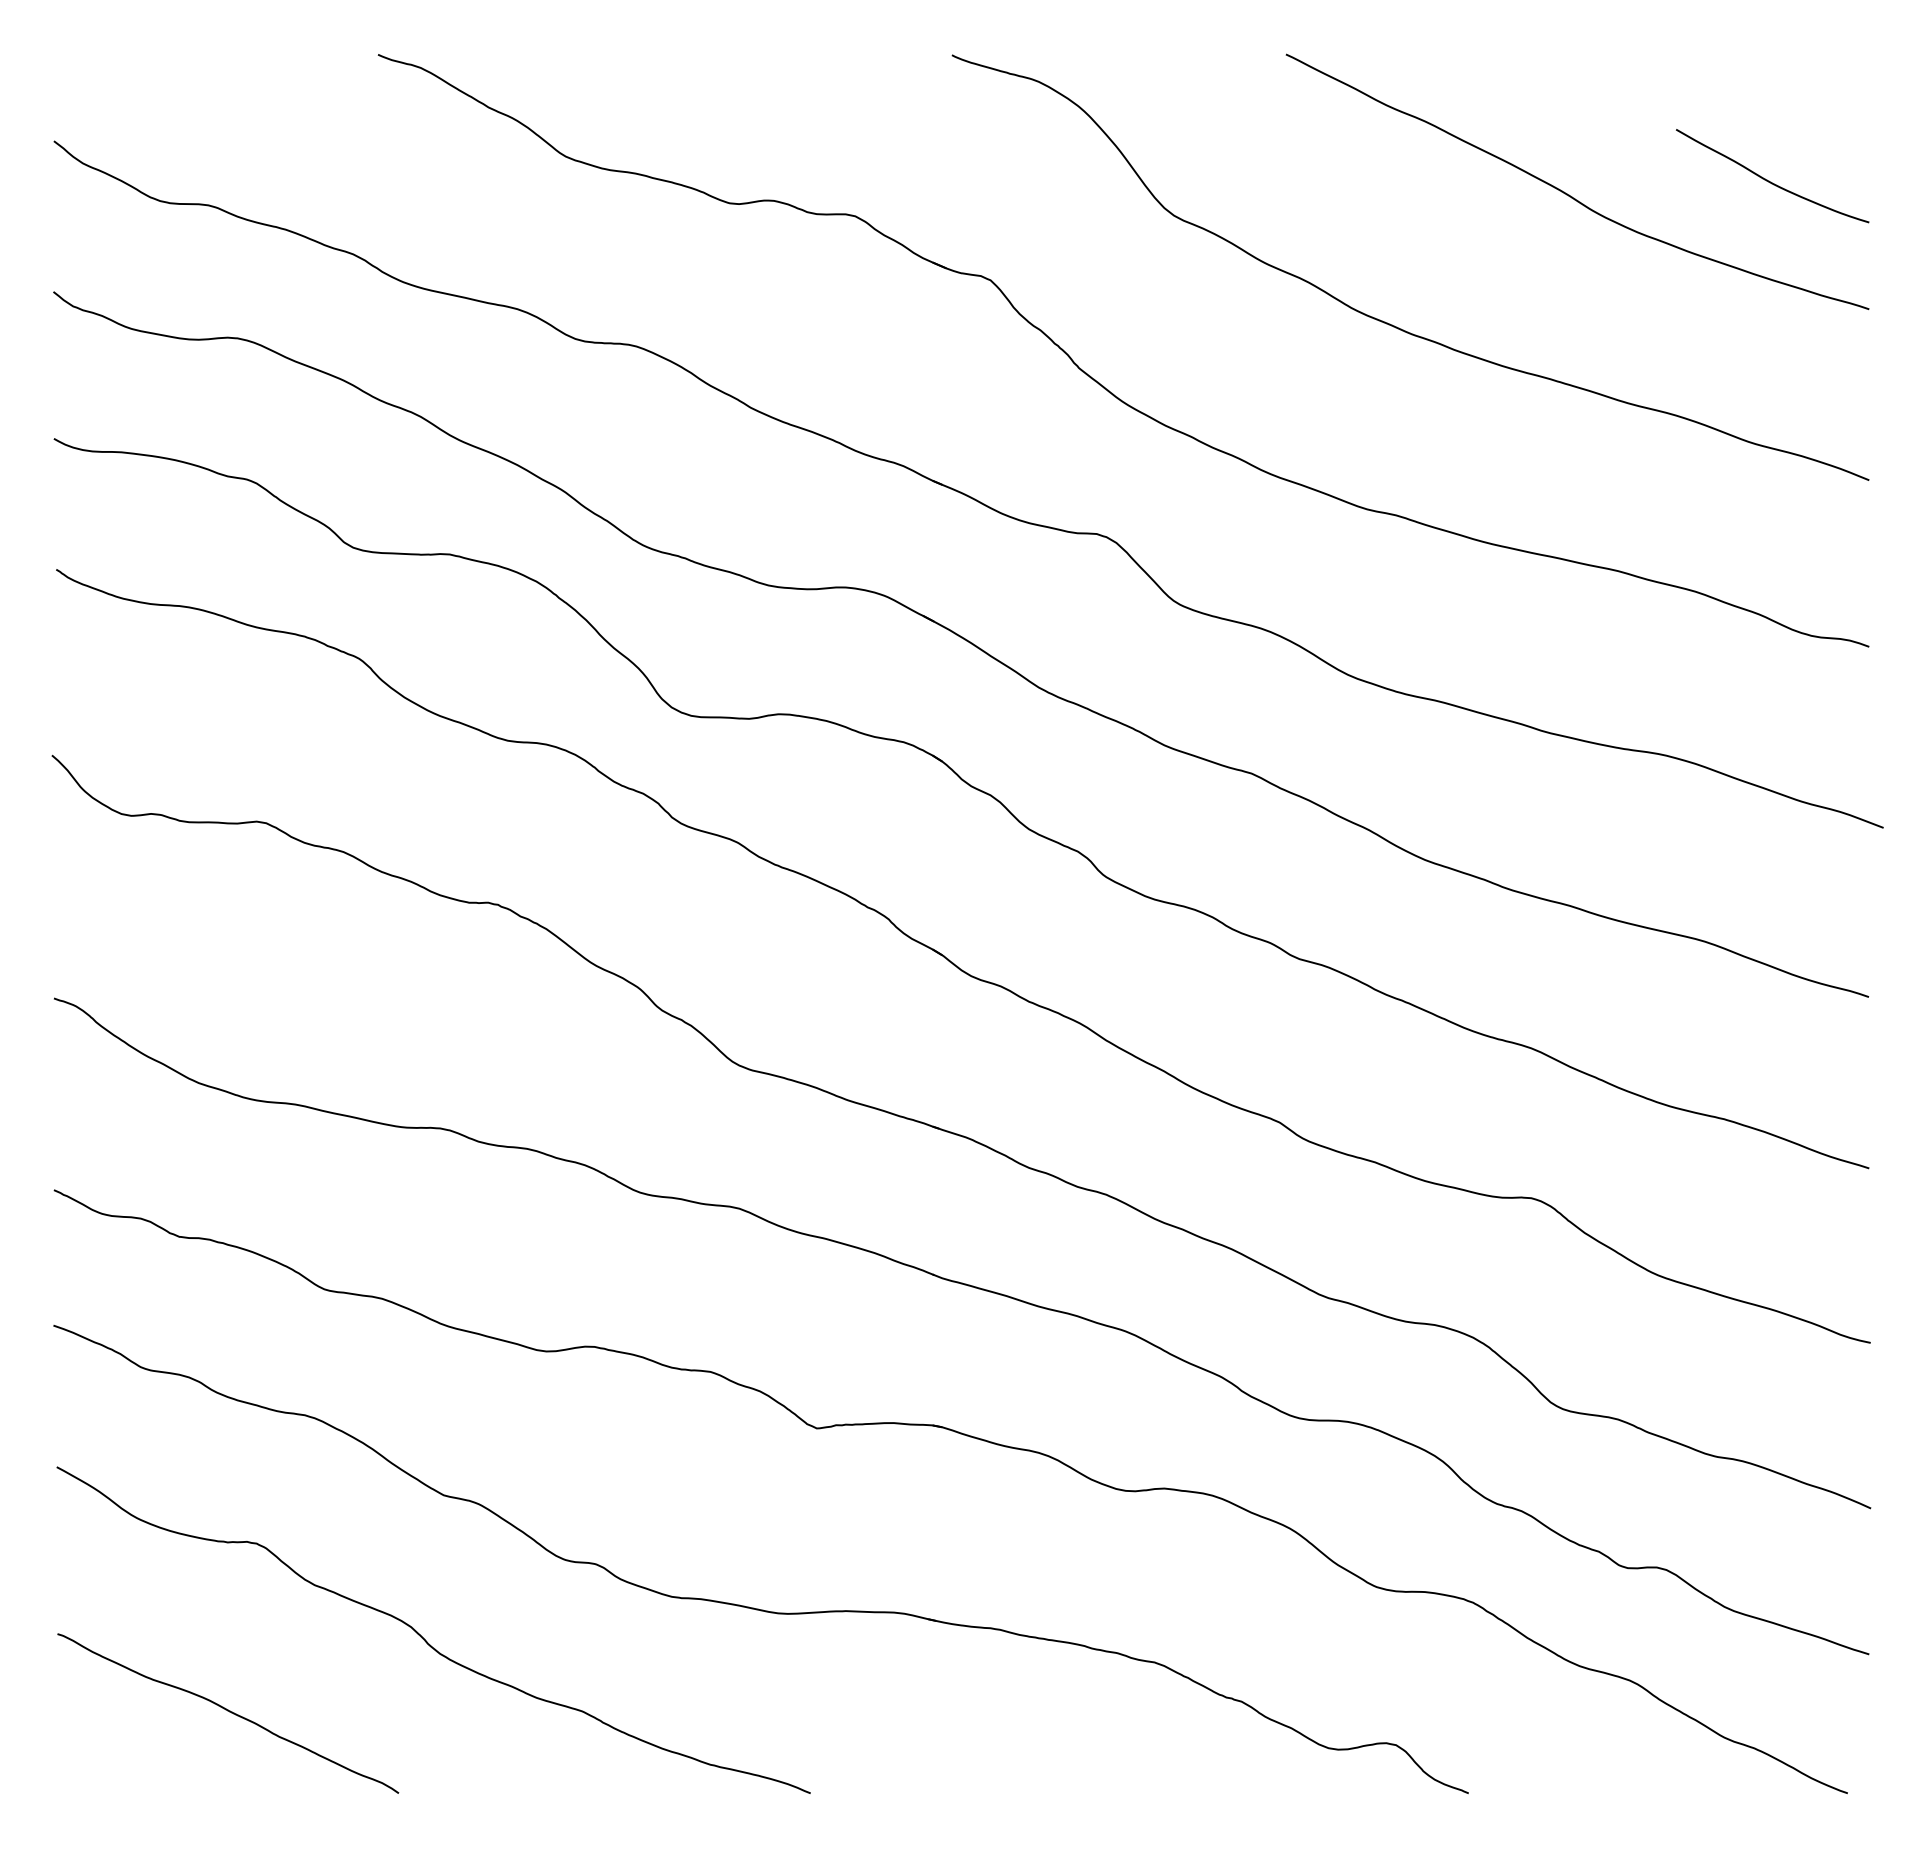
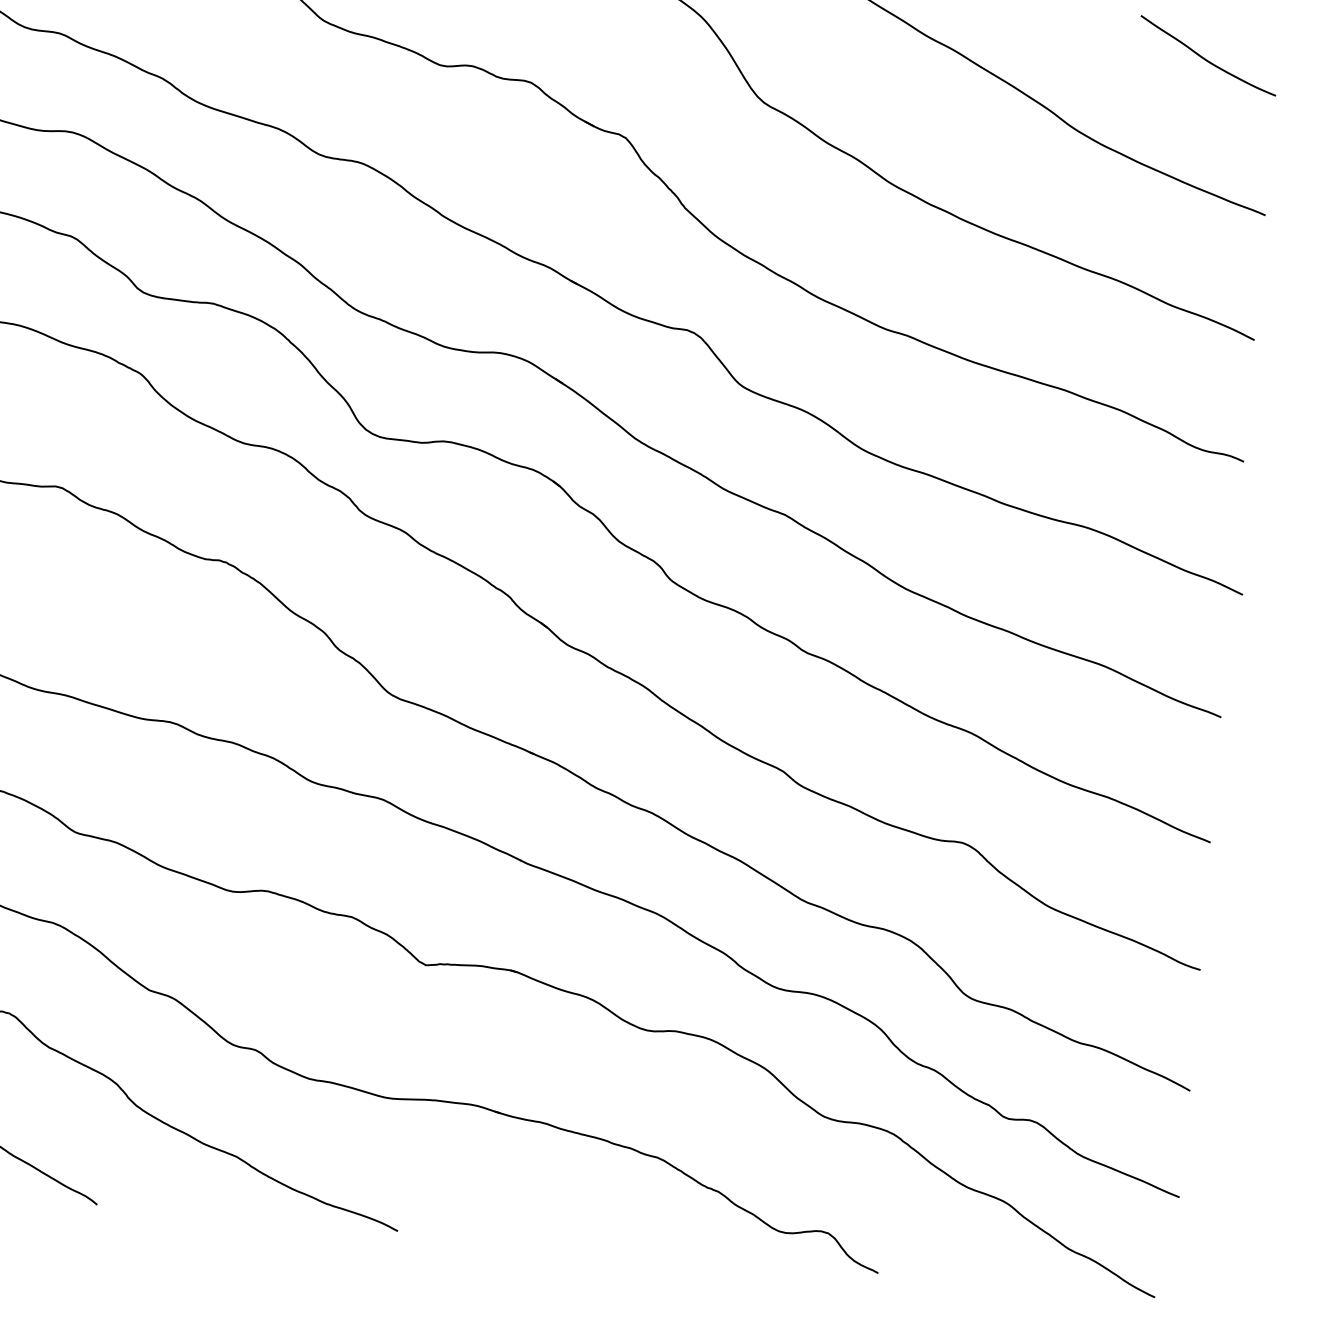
curve: (1769, 180) -> (1205, 58), moved

